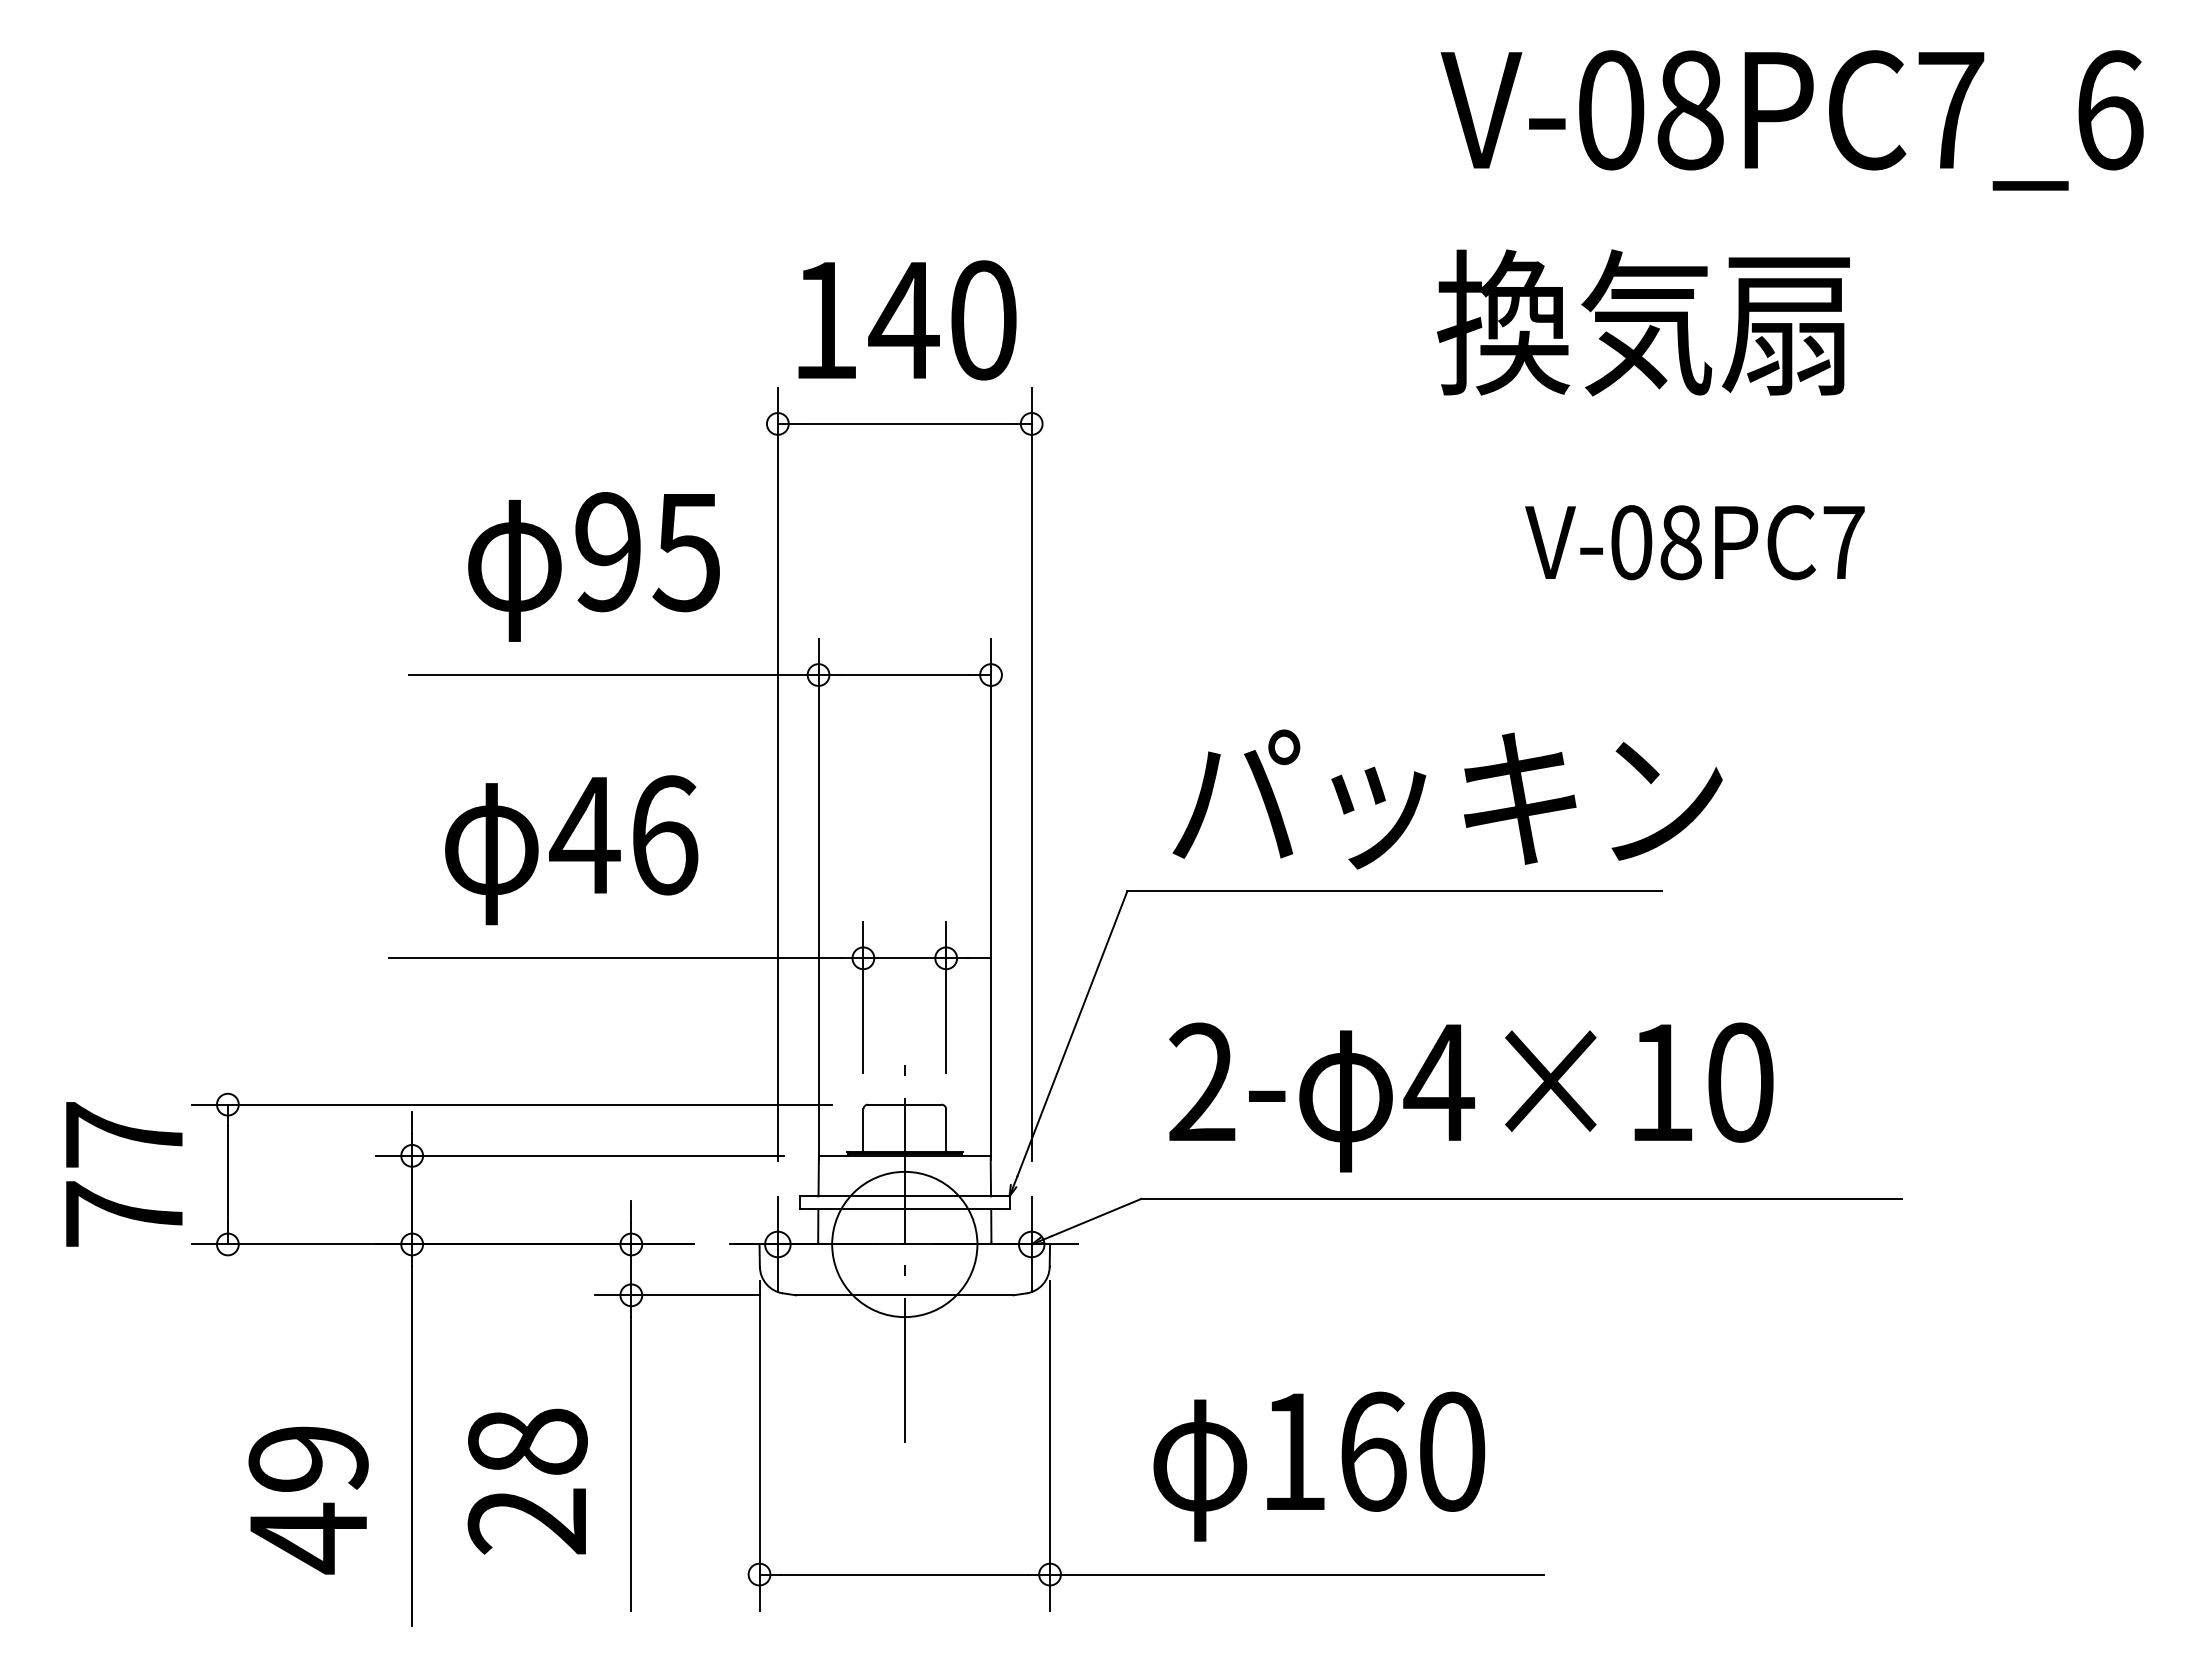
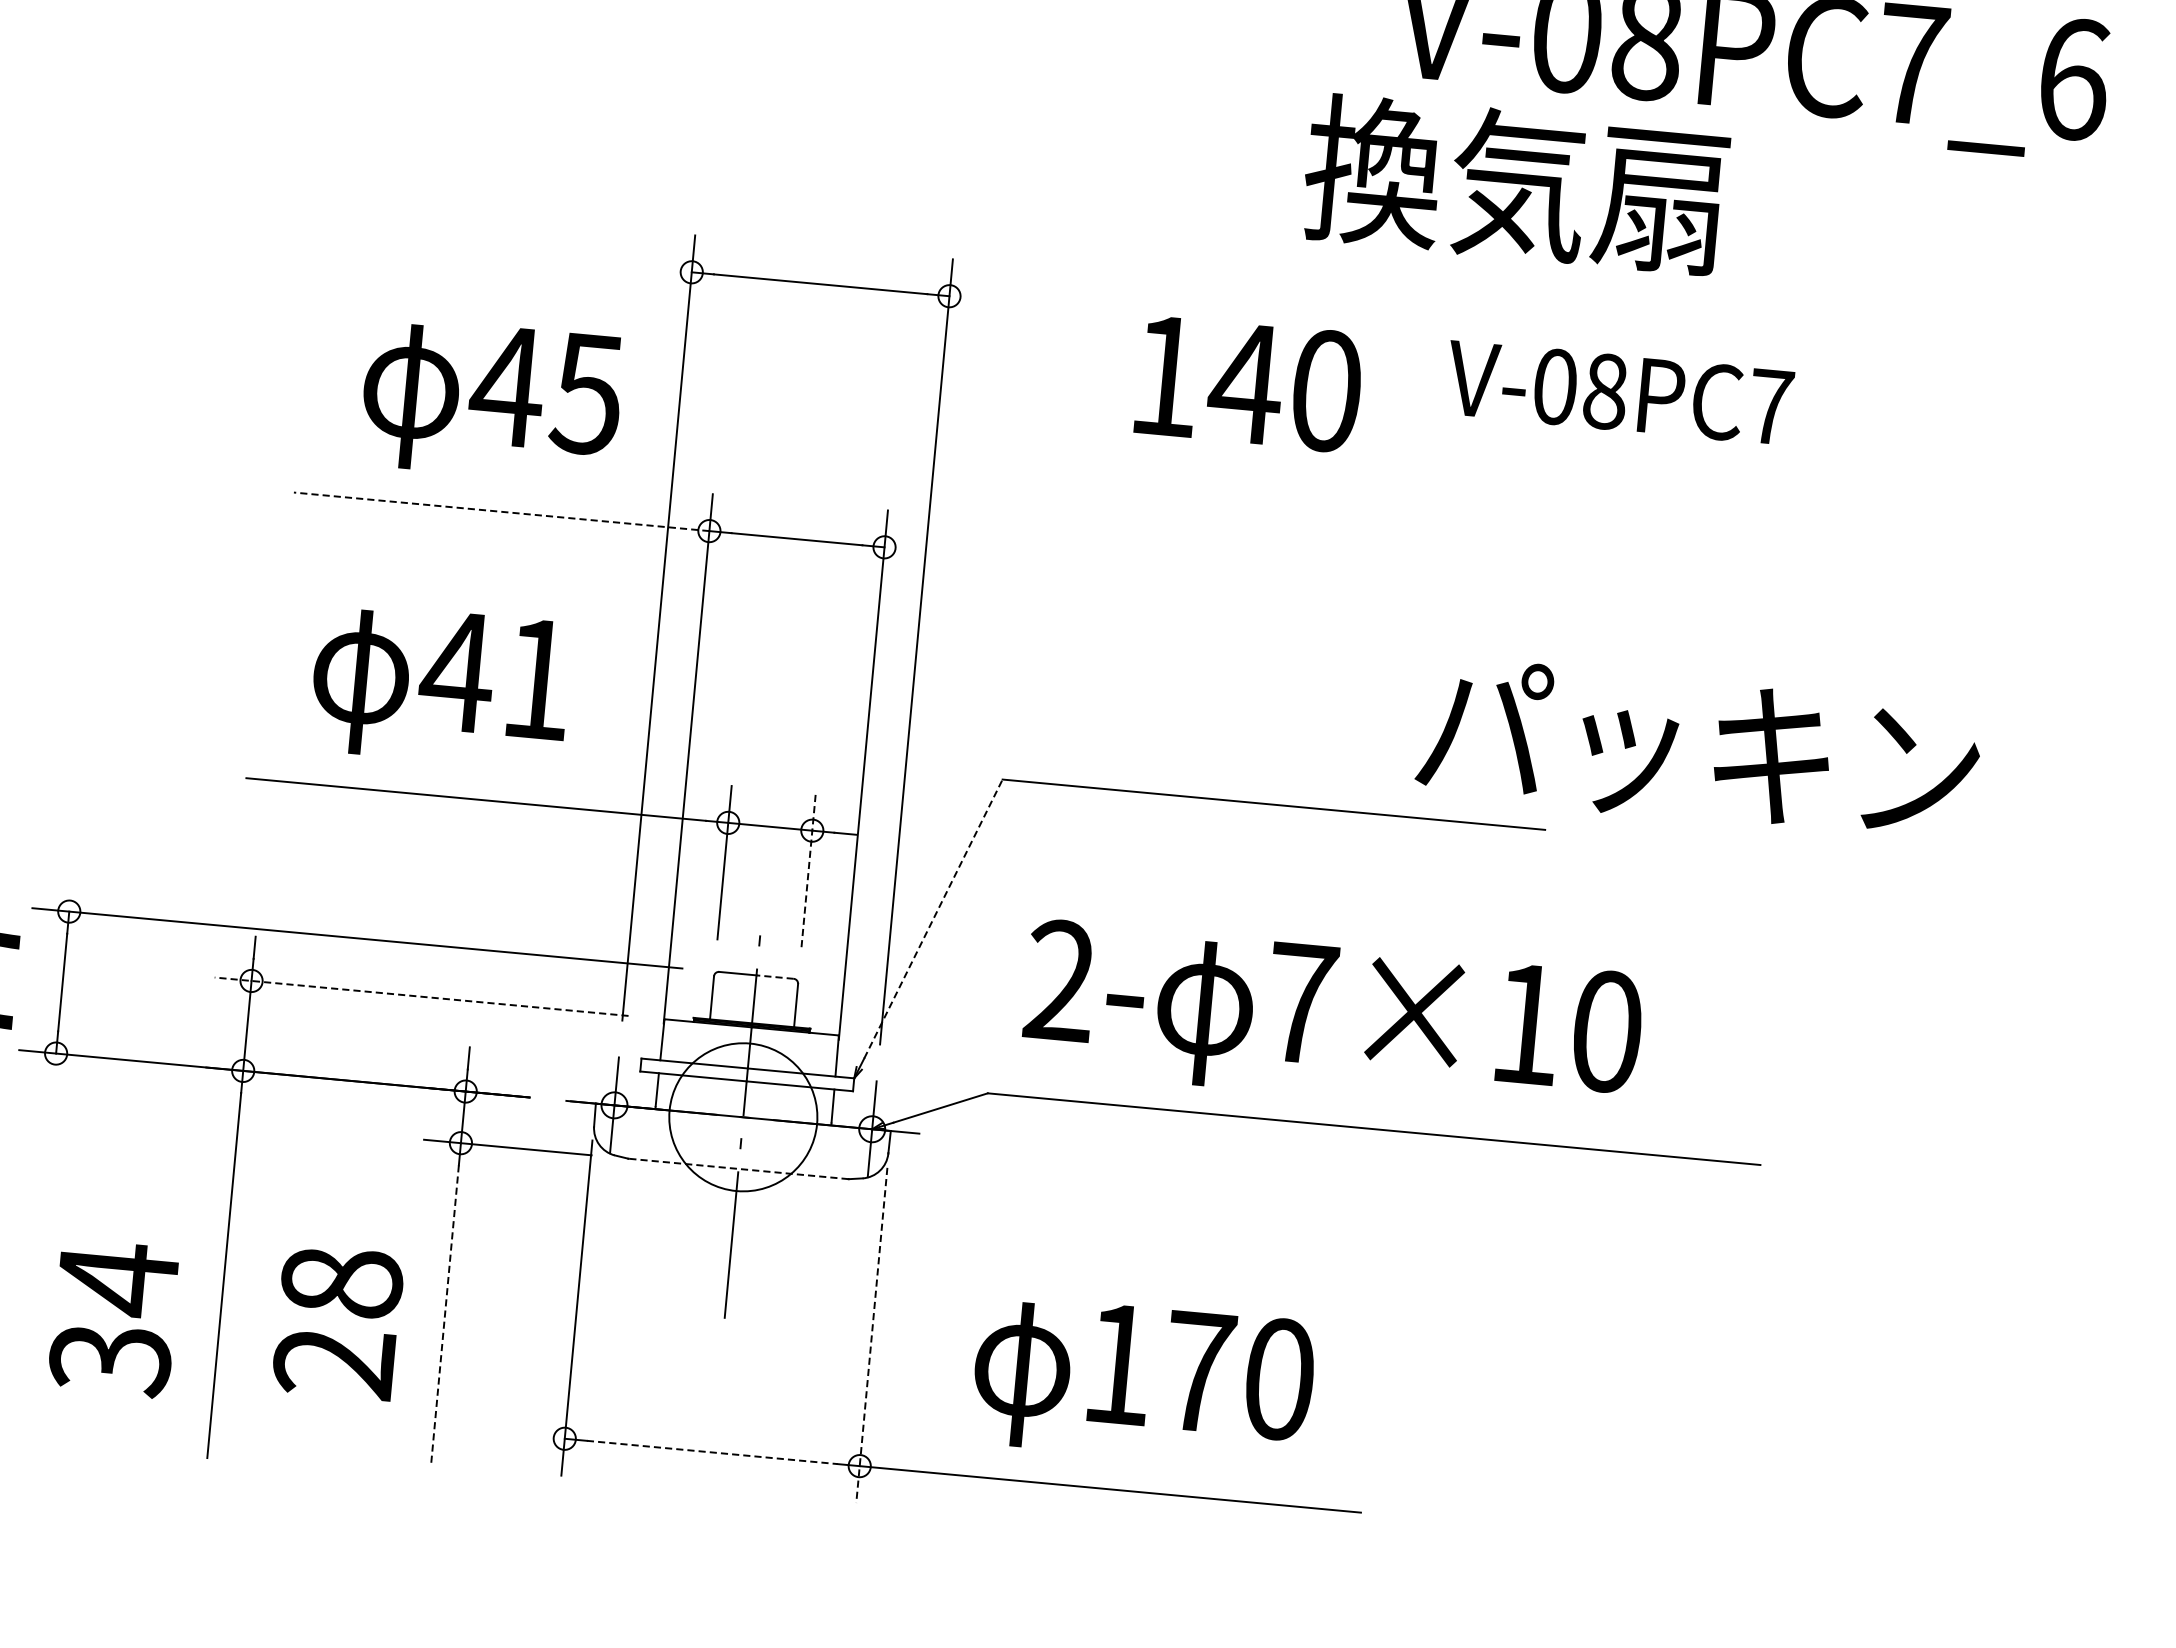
text: (907, 320) -> (1249, 384), moved
text: (1643, 322) -> (1515, 184), moved
text: (1694, 542) -> (1619, 392), moved
text: (607, 552) -> (506, 386), 95 -> 45
line: (613, 675) -> (501, 512), solid -> dashed
text: (1447, 799) -> (1698, 750), moved
text: (665, 835) -> (538, 679), 46 -> 41
line: (946, 997) -> (808, 870), solid -> dashed
line: (1072, 1033) -> (933, 918), solid -> dashed
text: (1439, 1082) -> (1301, 1003), 4×10 -> 7×10
line: (922, 1104) -> (774, 976), solid -> dashed
line: (579, 1155) -> (421, 996), solid -> dashed
line: (904, 1295) -> (738, 1169), solid -> dashed
line: (1050, 1446) -> (872, 1336), solid -> dashed
text: (1373, 1451) -> (1199, 1371), 160 -> 170
line: (631, 1464) -> (445, 1314), solid -> dashed
text: (308, 1498) -> (114, 1319), 49 -> 34
line: (905, 1574) -> (712, 1452), solid -> dashed

